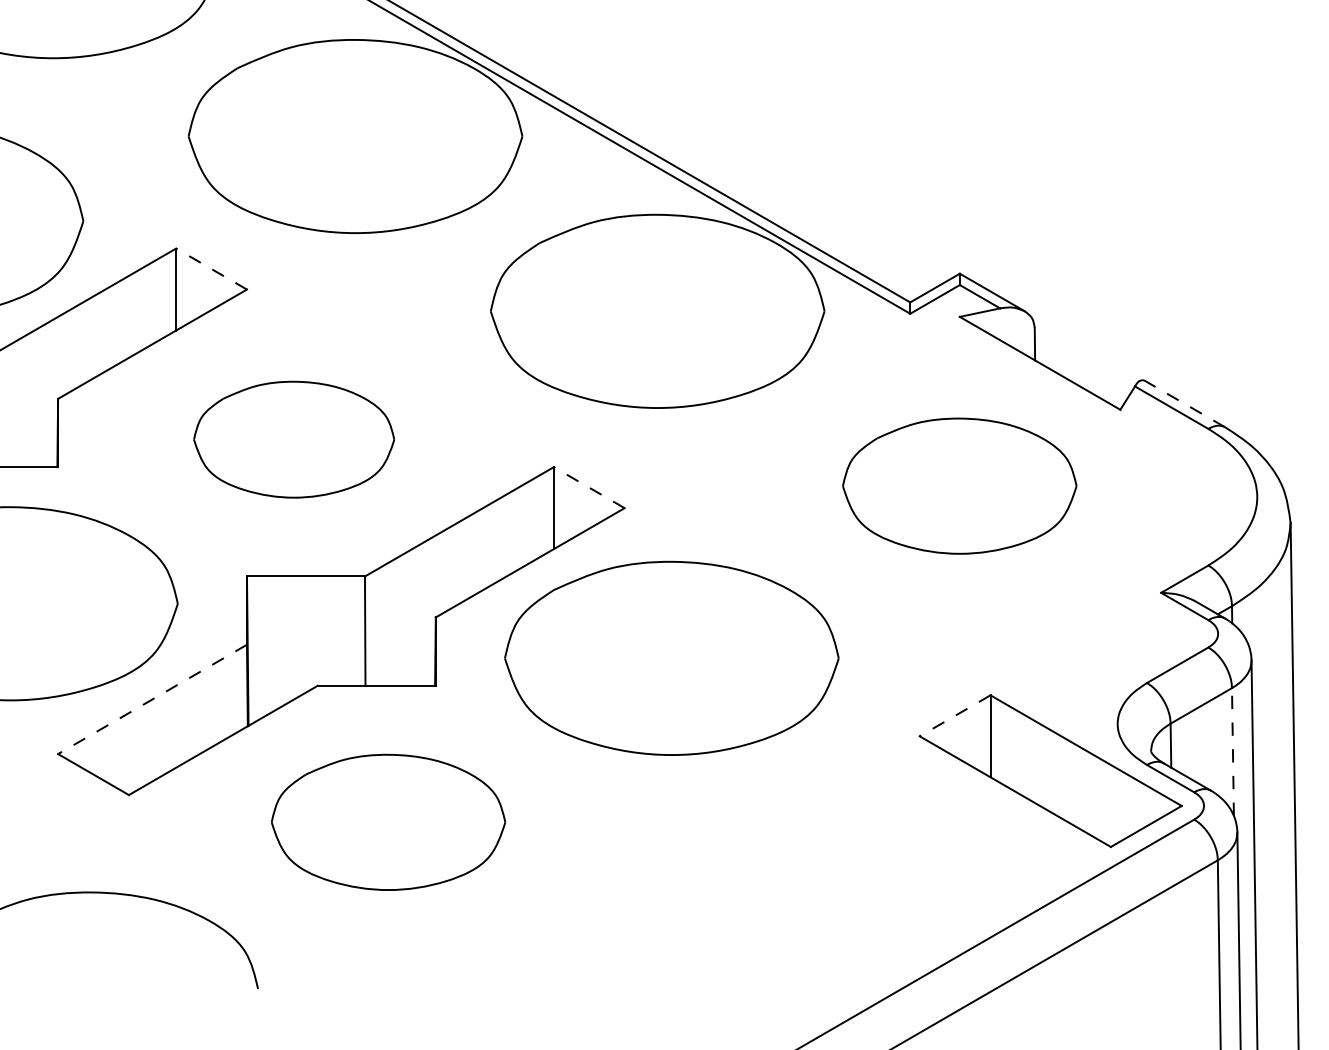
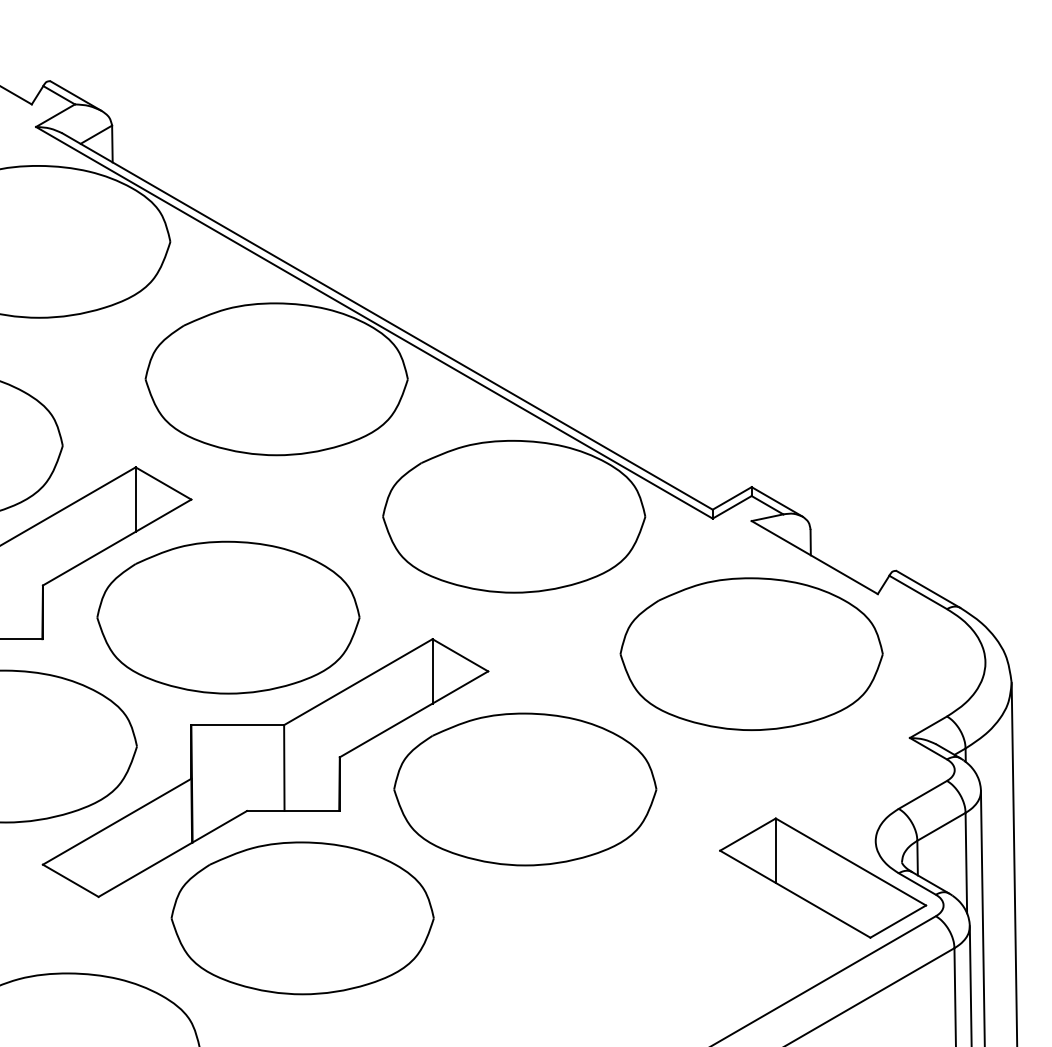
line: (211, 269) -> (163, 483), dashed -> solid
line: (1184, 403) -> (928, 589), dashed -> solid
part: (294, 439) -> (228, 617), size x1.67
part: (959, 485) -> (751, 653), size x1.43
line: (588, 487) -> (459, 655), dashed -> solid
line: (152, 699) -> (117, 821), dashed -> solid
line: (954, 715) -> (747, 834), dashed -> solid
line: (1233, 751) -> (966, 862), dashed -> solid
part: (388, 822) -> (302, 918), size x1.43

